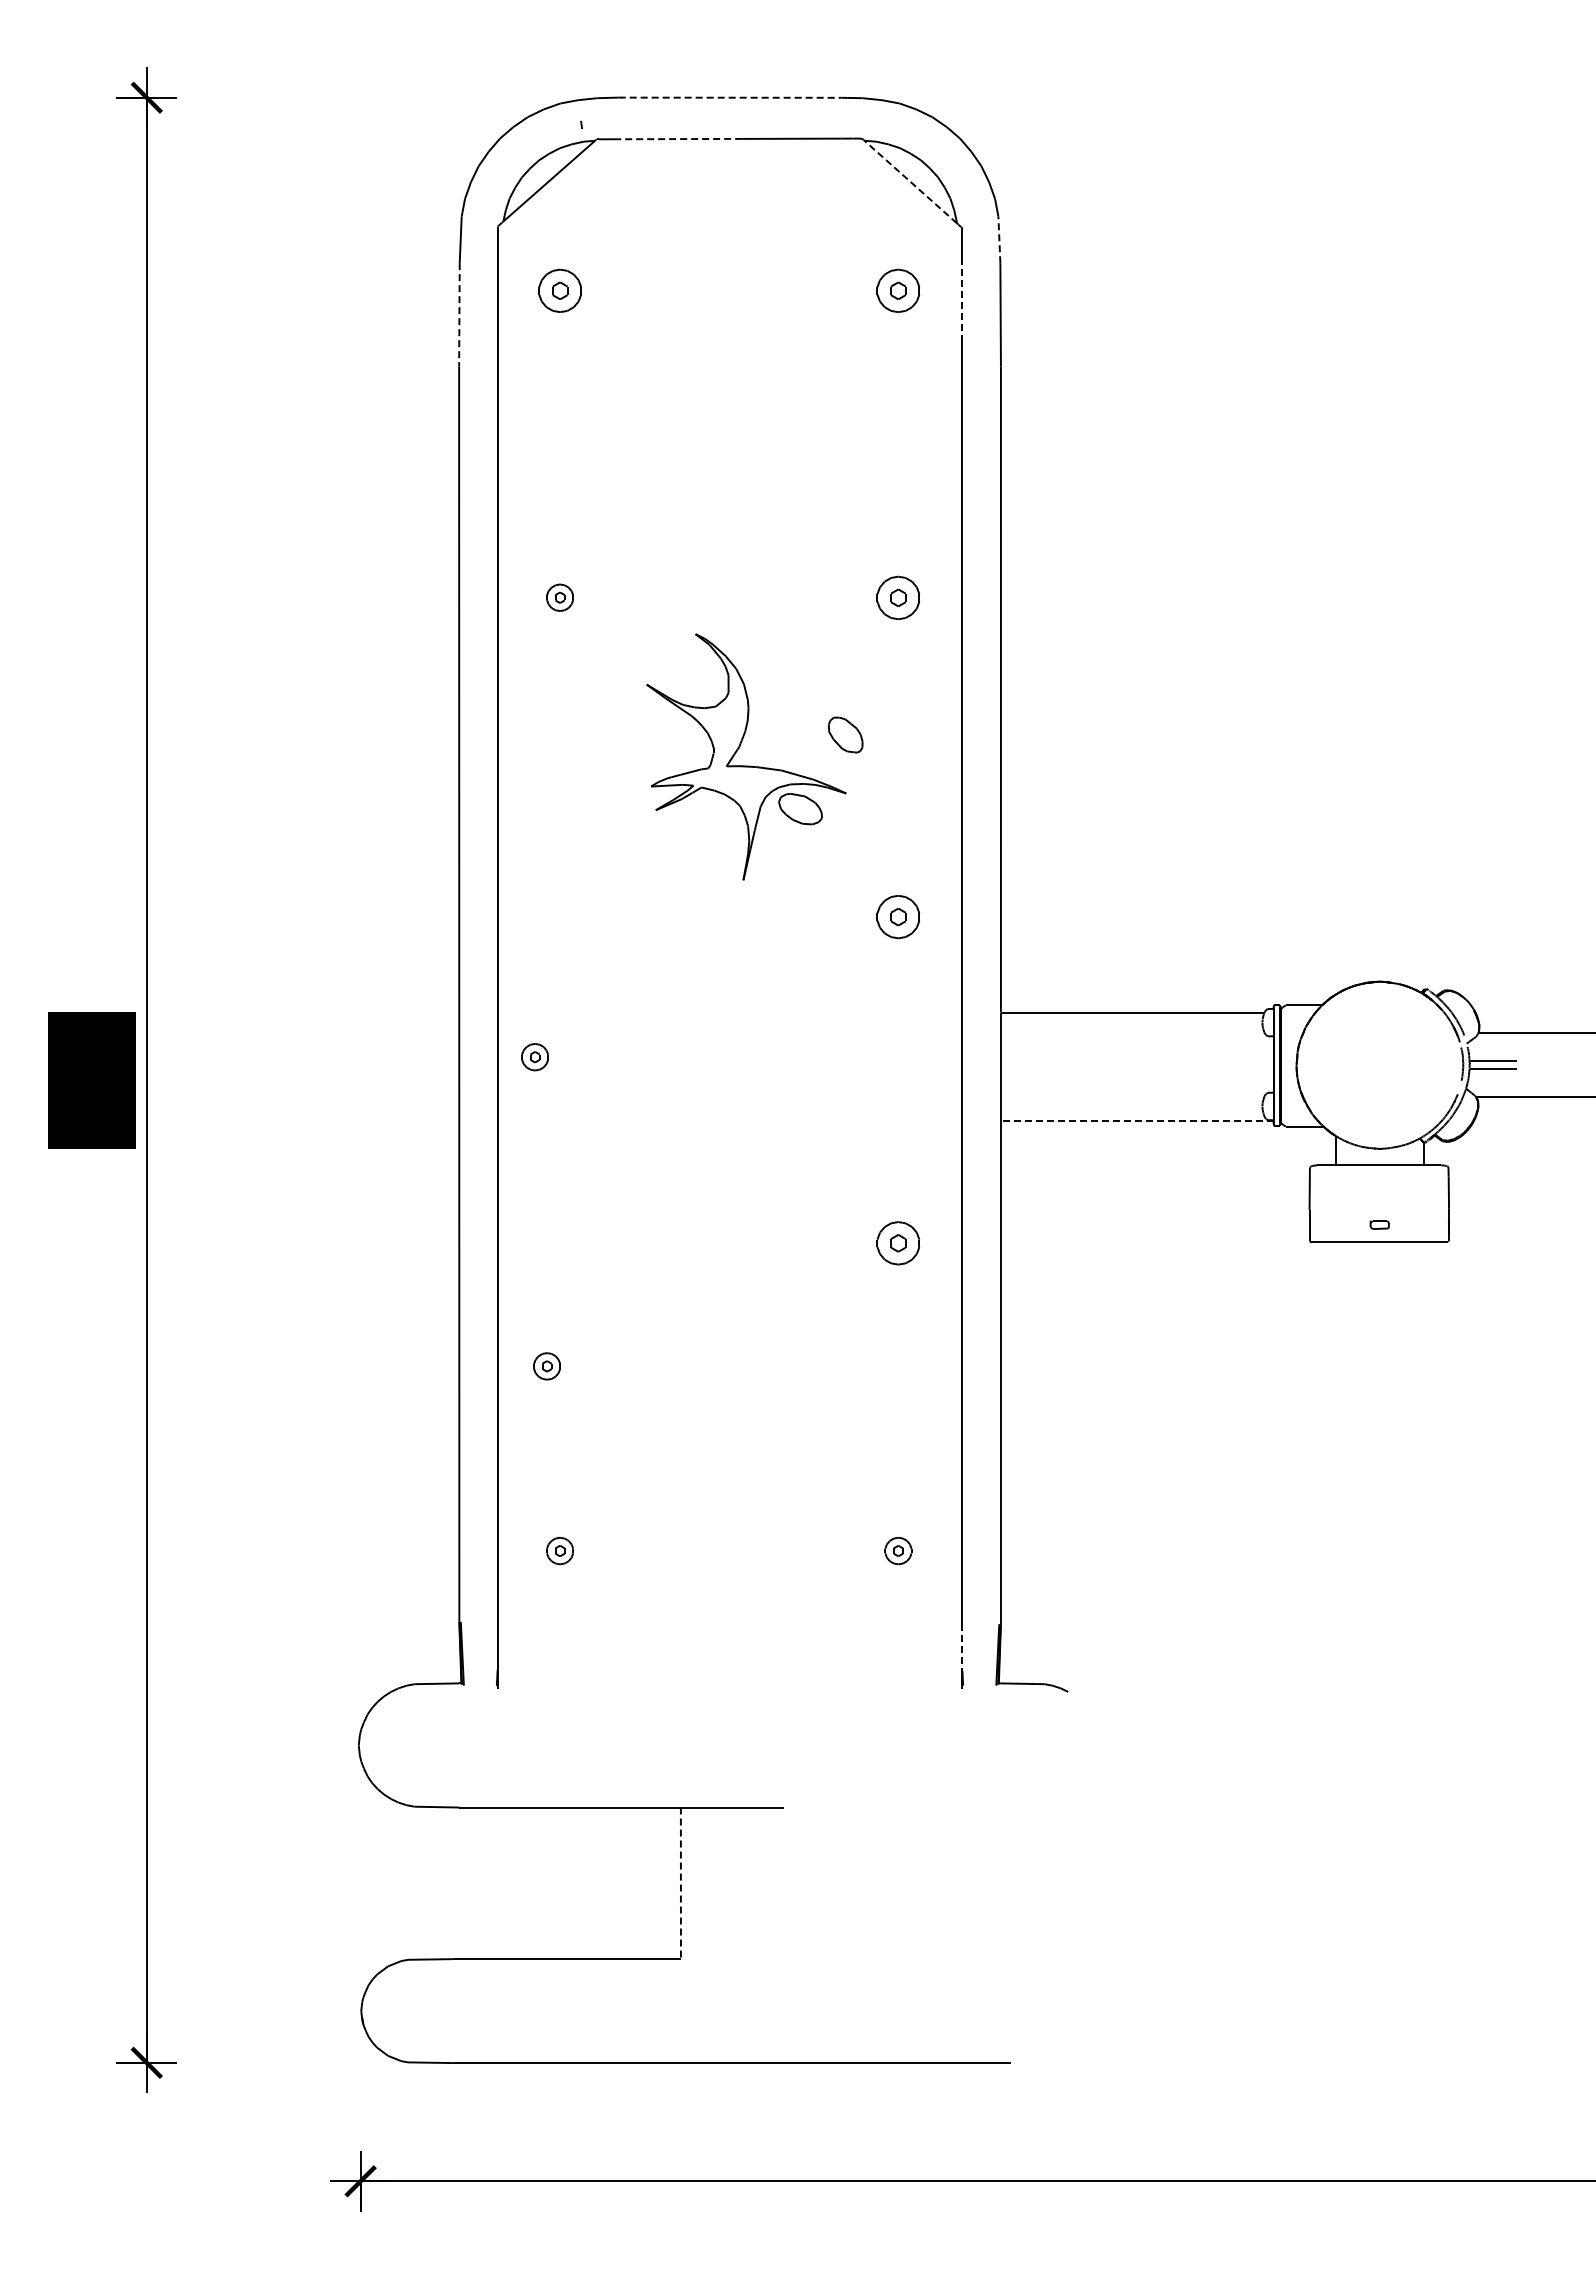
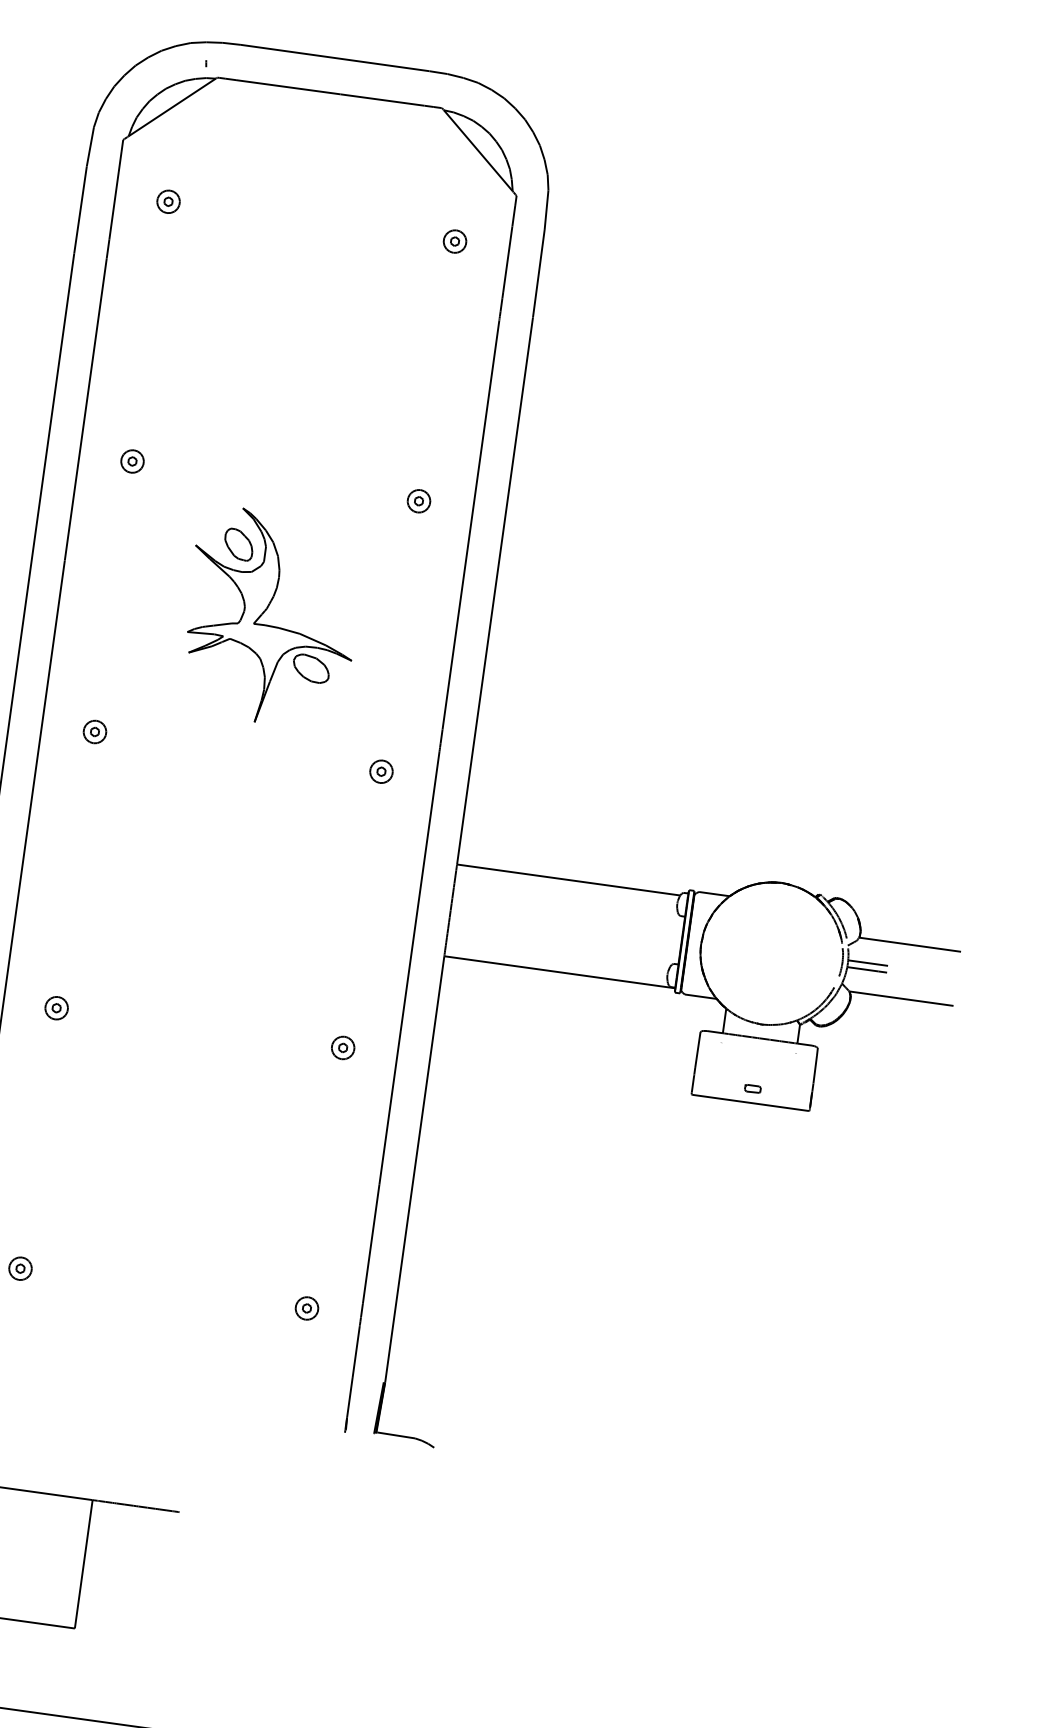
line: (730, 97) -> (335, 57), dashed -> solid
line: (680, 139) -> (288, 87), dashed -> solid
line: (910, 182) -> (478, 151), dashed -> solid
line: (999, 239) -> (546, 209), dashed -> solid
part: (559, 291) -> (167, 202), size x0.62
part: (898, 291) -> (455, 241), size x0.62
line: (962, 303) -> (507, 259), dashed -> solid
line: (459, 314) -> (80, 209), dashed -> solid
part: (898, 597) -> (419, 501), size x0.62
part: (845, 734) -> (238, 544), moved
part: (898, 917) -> (381, 772), size x0.62
part: (534, 1057) -> (94, 732), moved
line: (1136, 1120) -> (559, 971), dashed -> solid
part: (898, 1243) -> (343, 1048), size x0.62
part: (546, 1366) -> (56, 1008), moved
line: (962, 1648) -> (349, 1398), dashed -> solid
line: (680, 1883) -> (83, 1564), dashed -> solid

